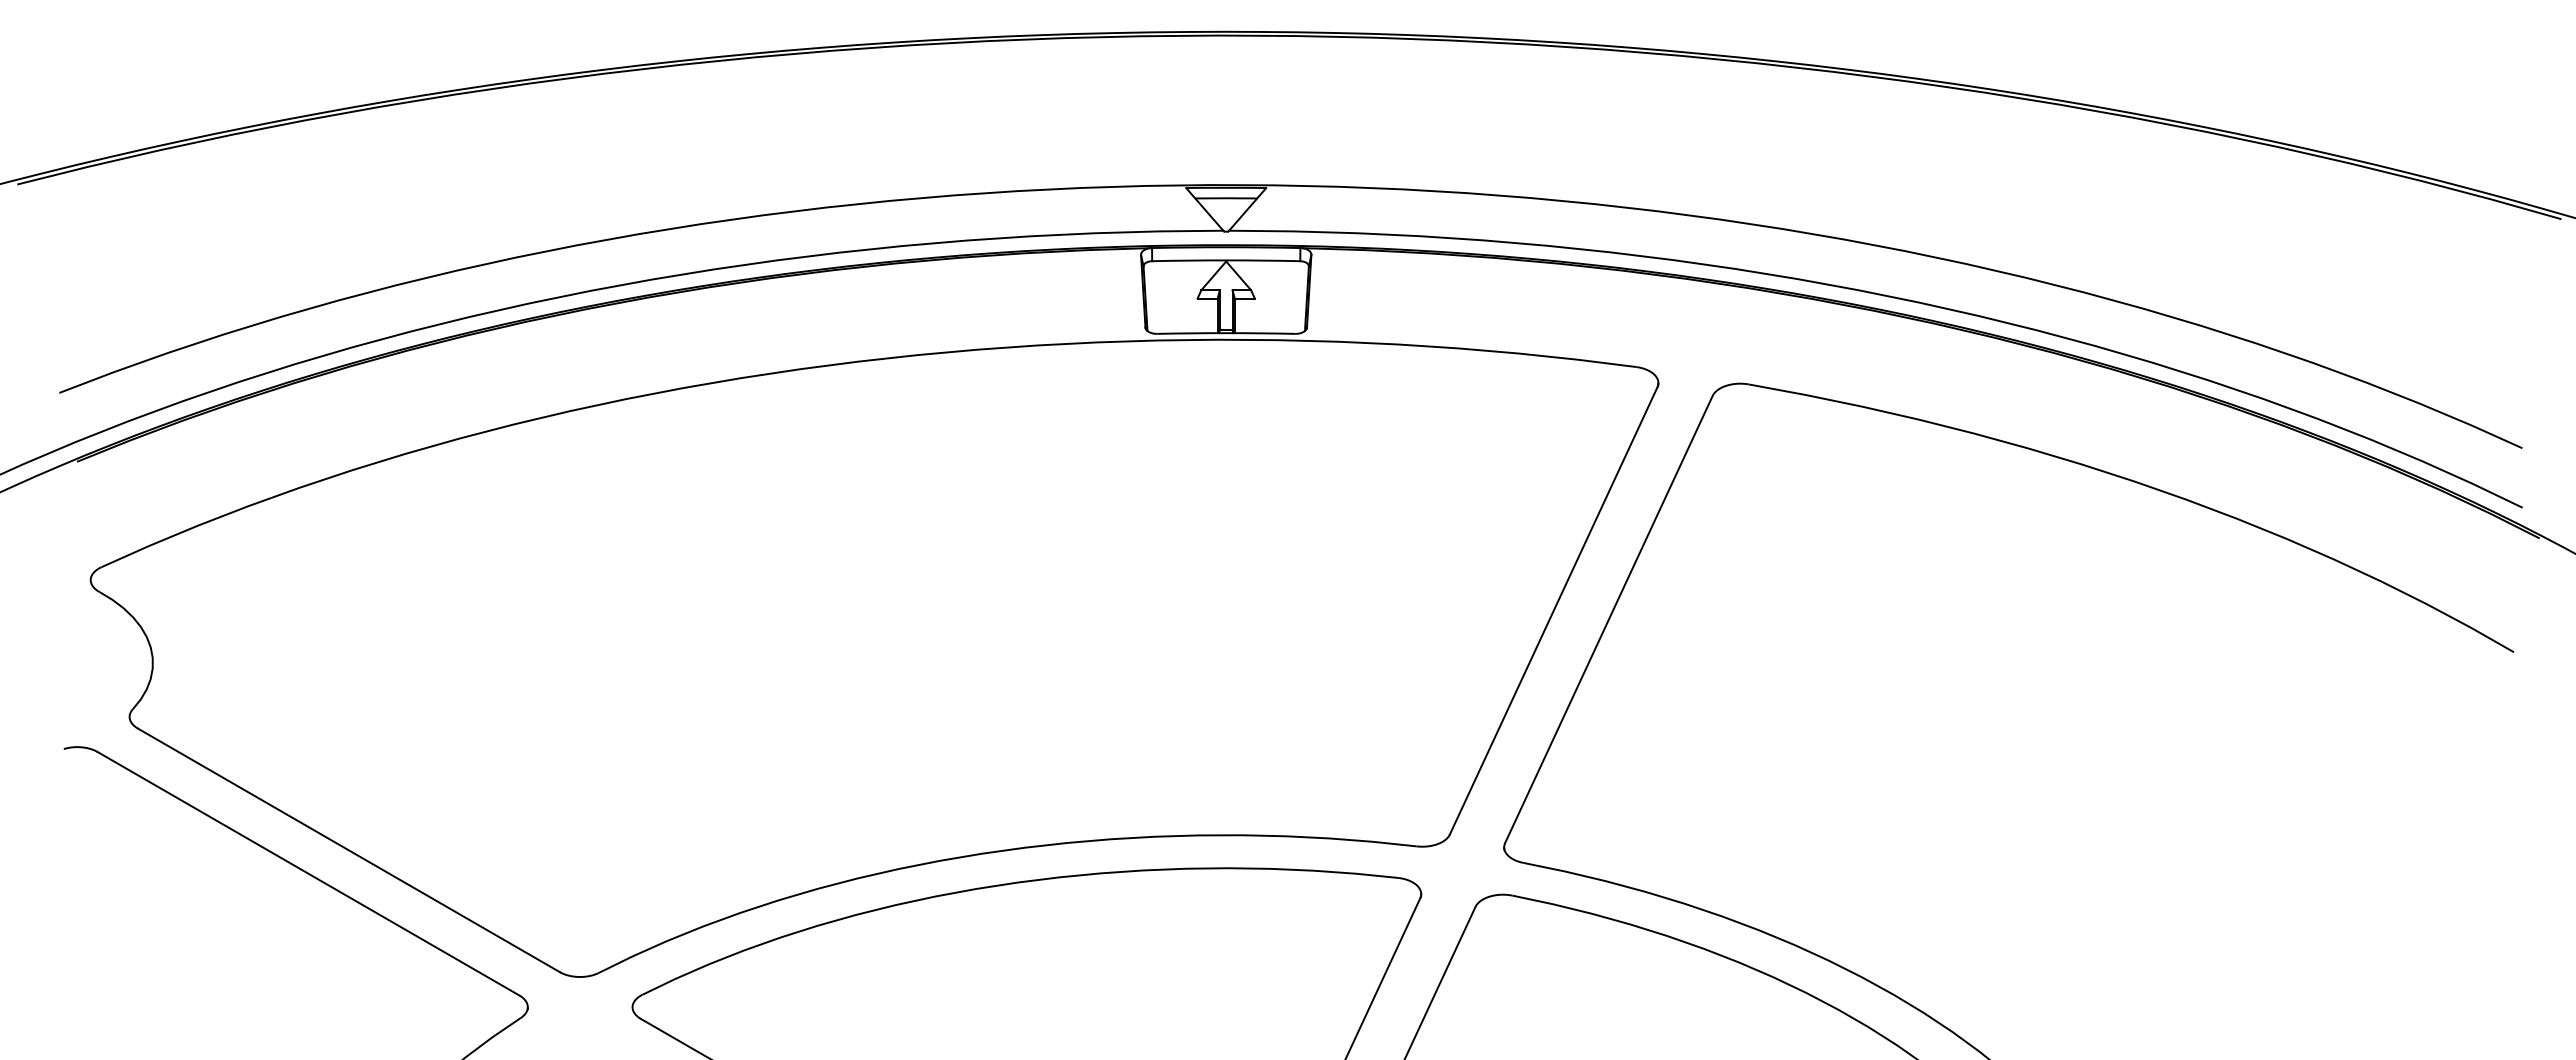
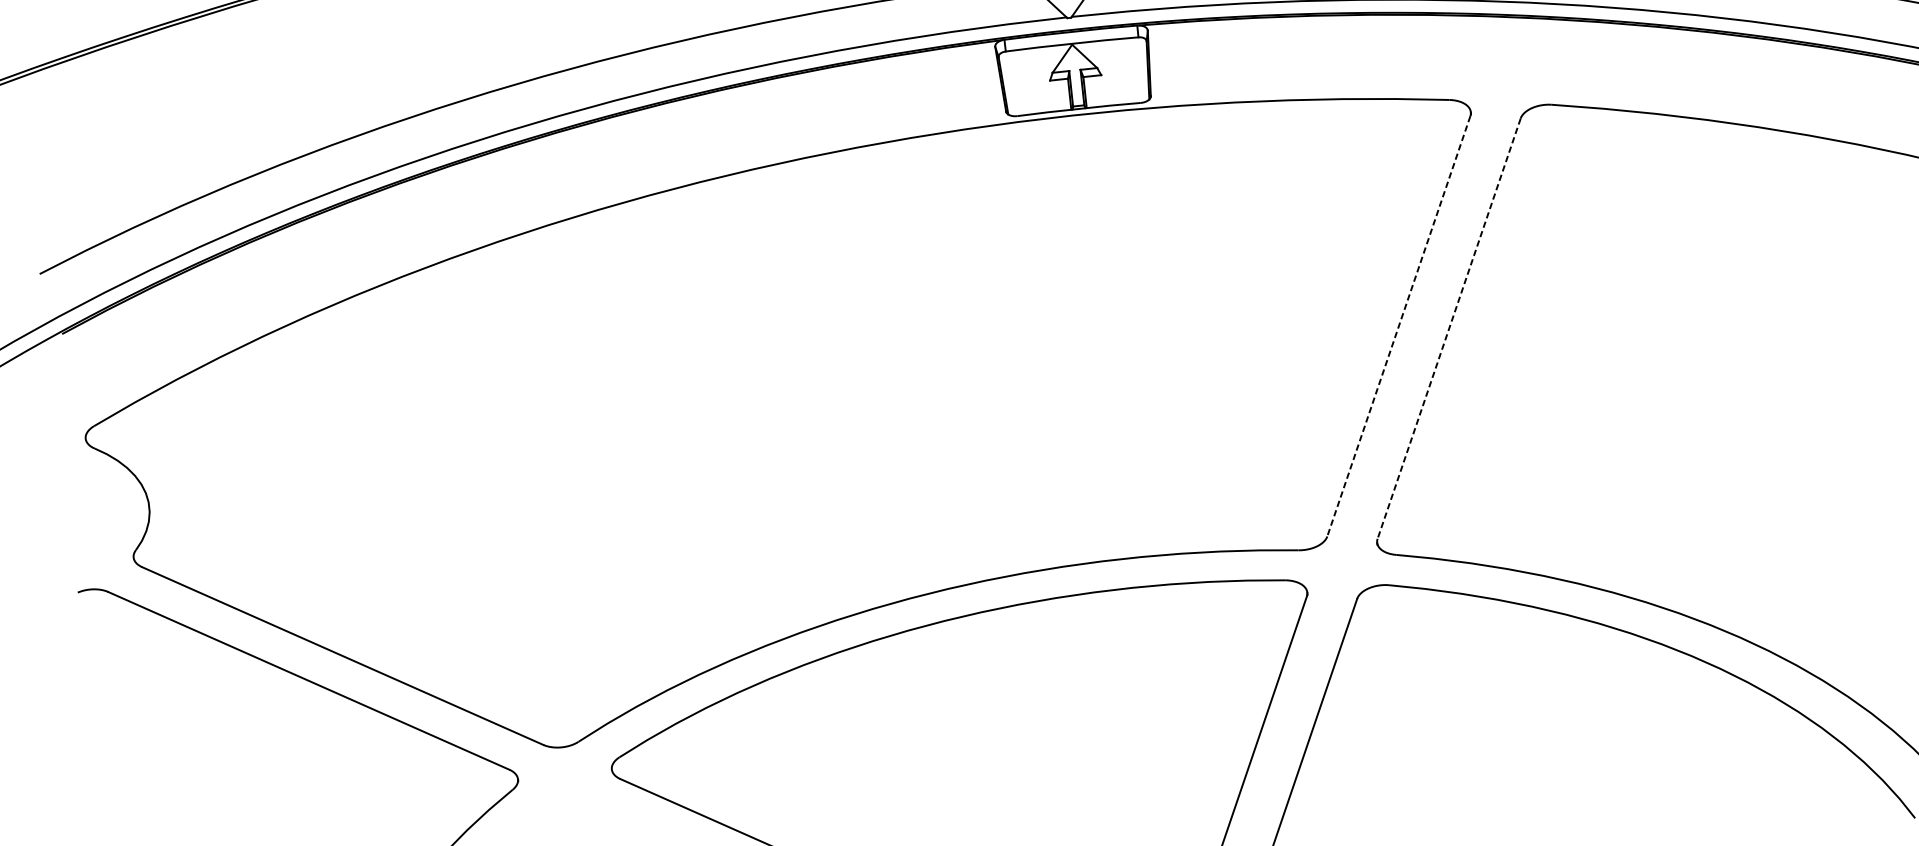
line: (1553, 611) -> (1398, 326), solid -> dashed
line: (1608, 619) -> (1448, 328), solid -> dashed

